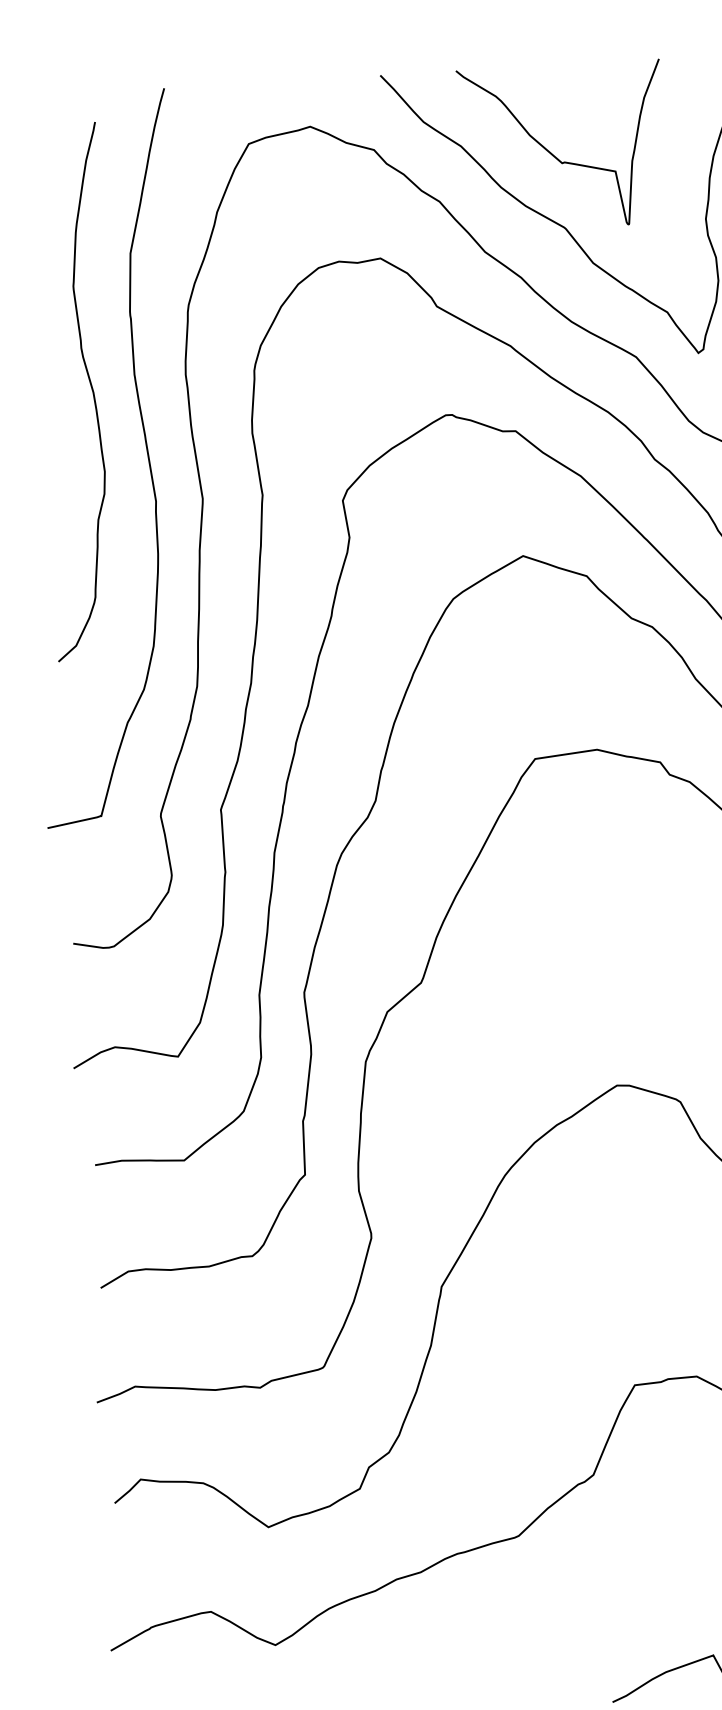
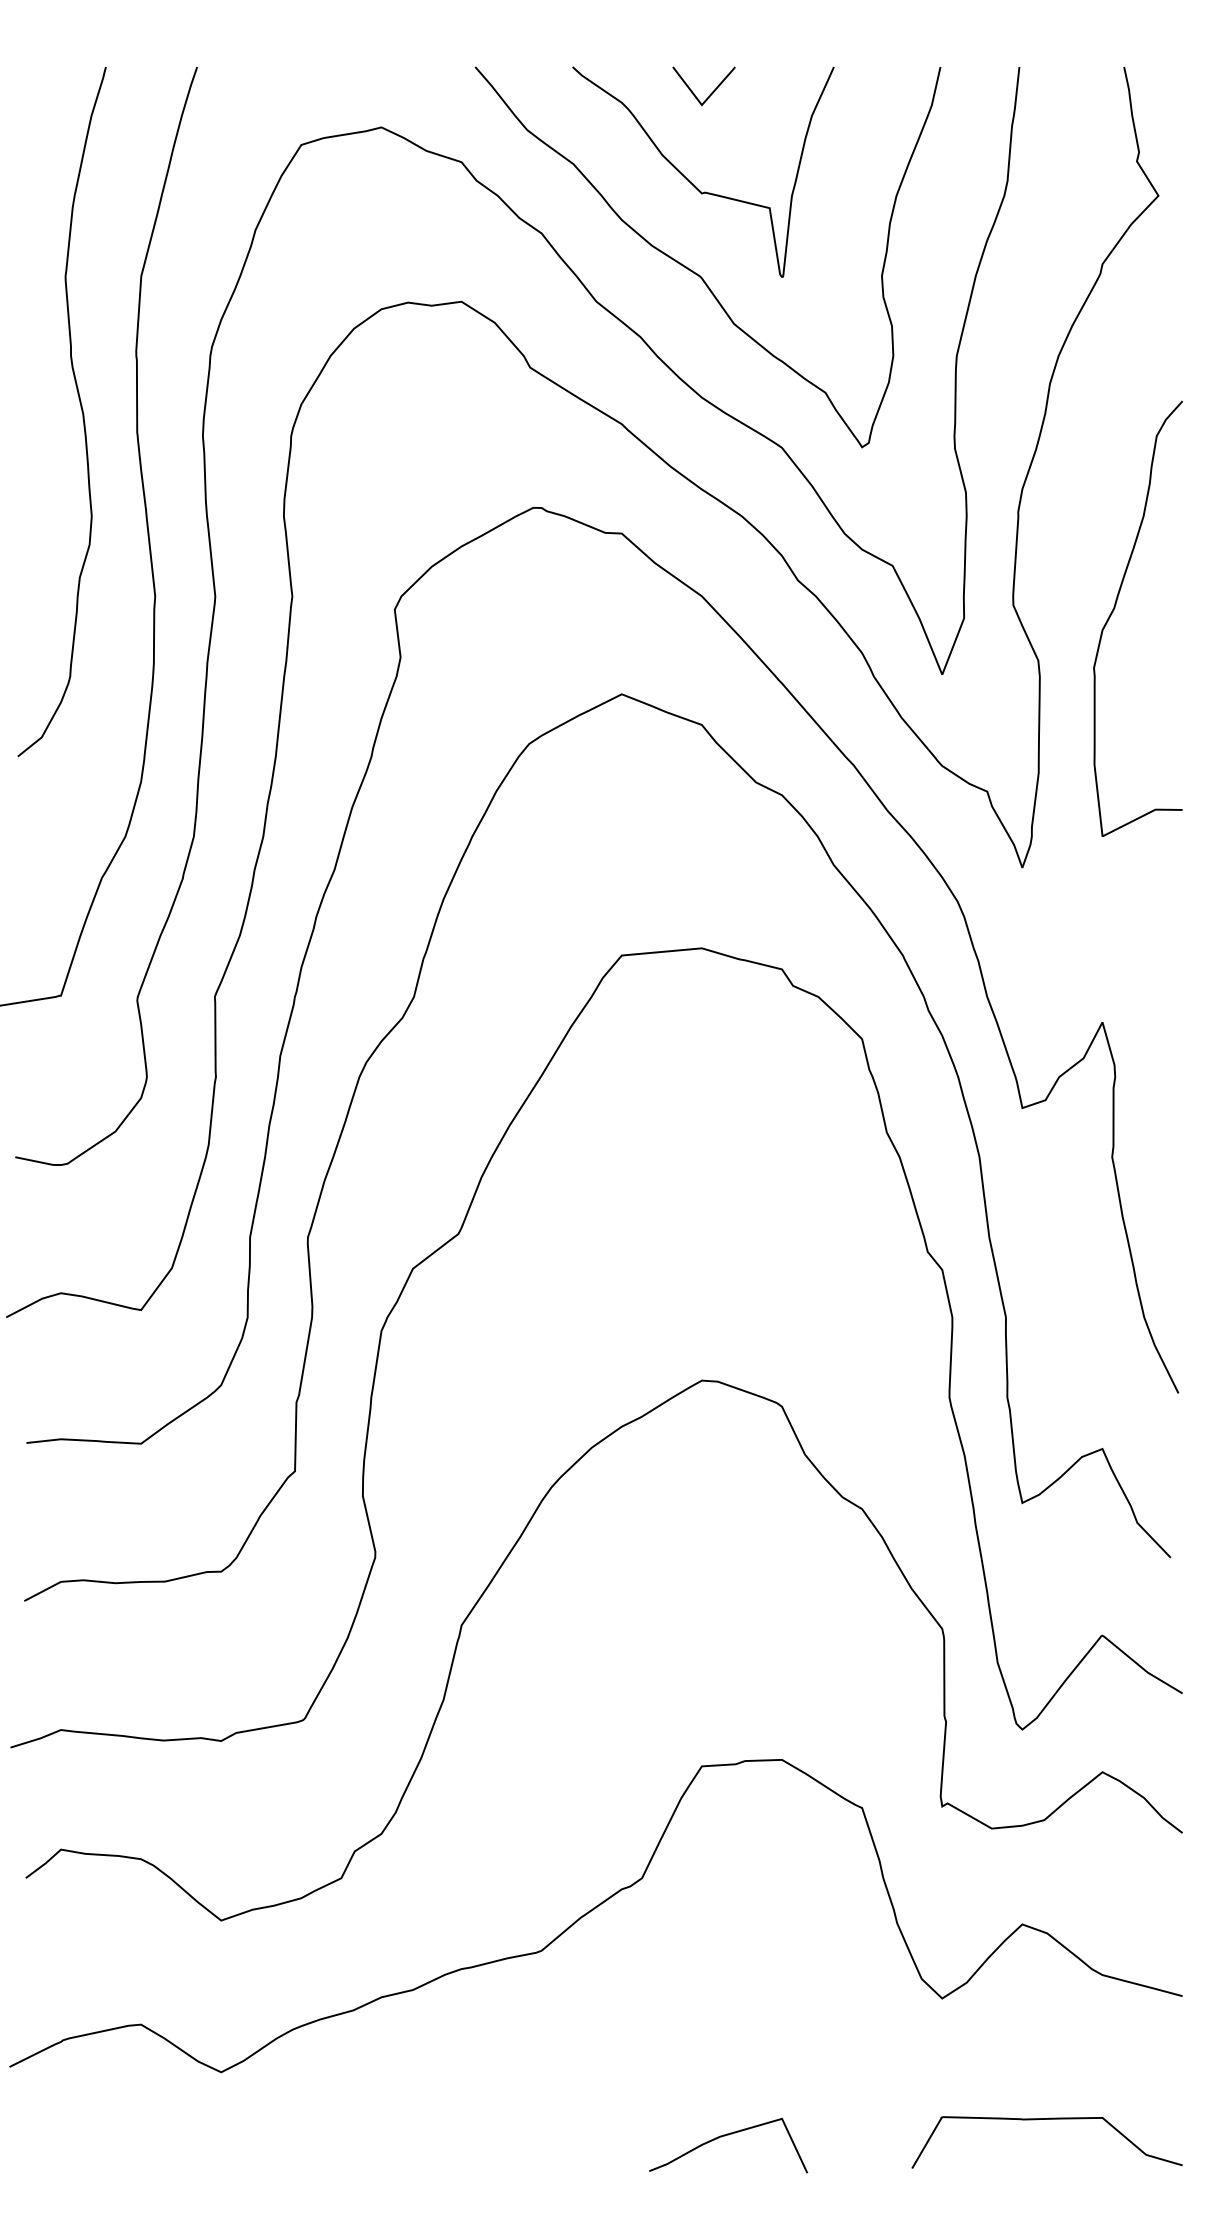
line: (564, 85) -> (710, 93), added
curve: (91, 387) -> (80, 407), moved

